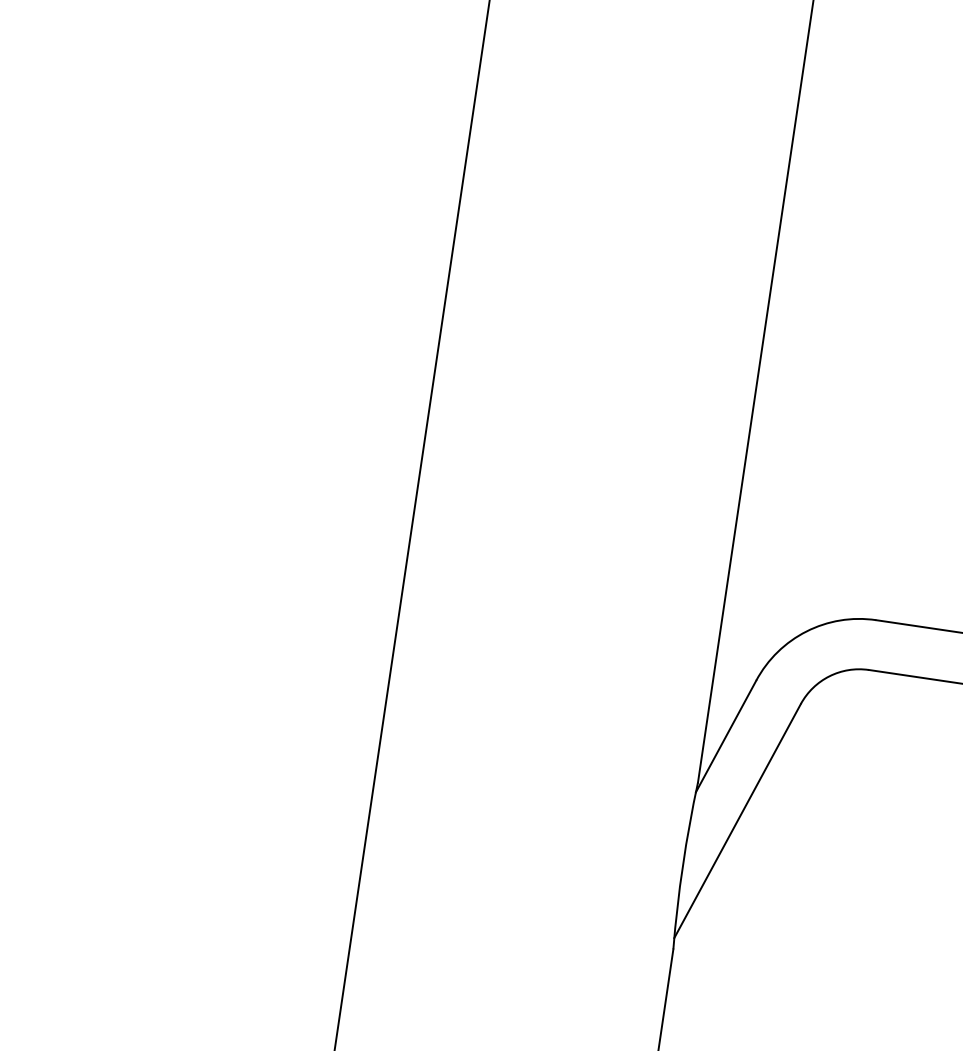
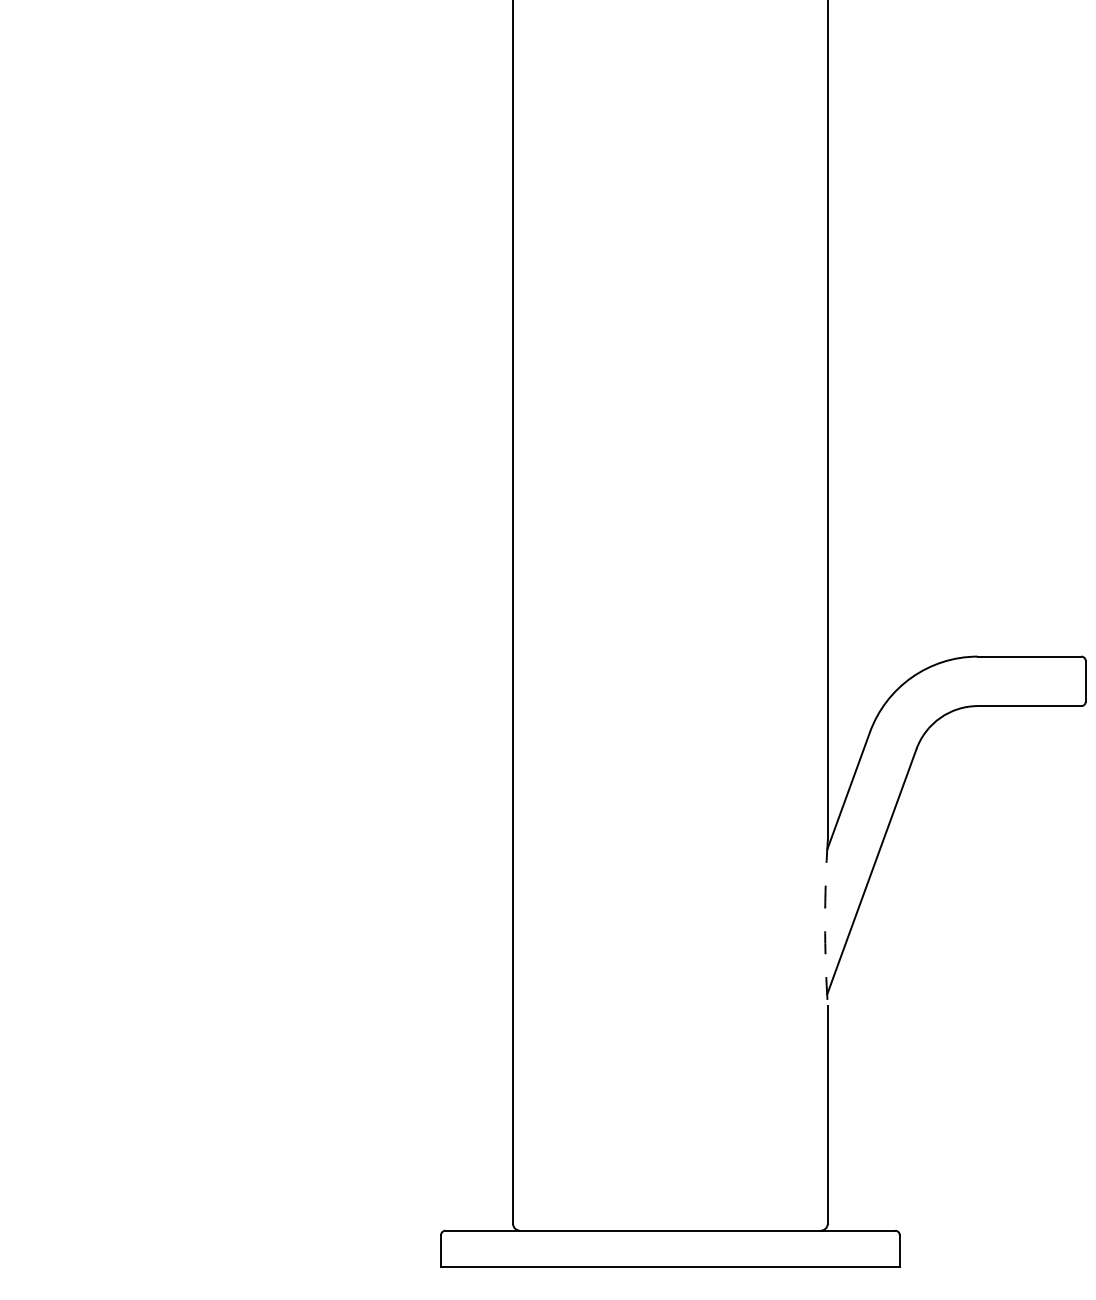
arc: (683, 865) -> (825, 922), solid -> dashed

